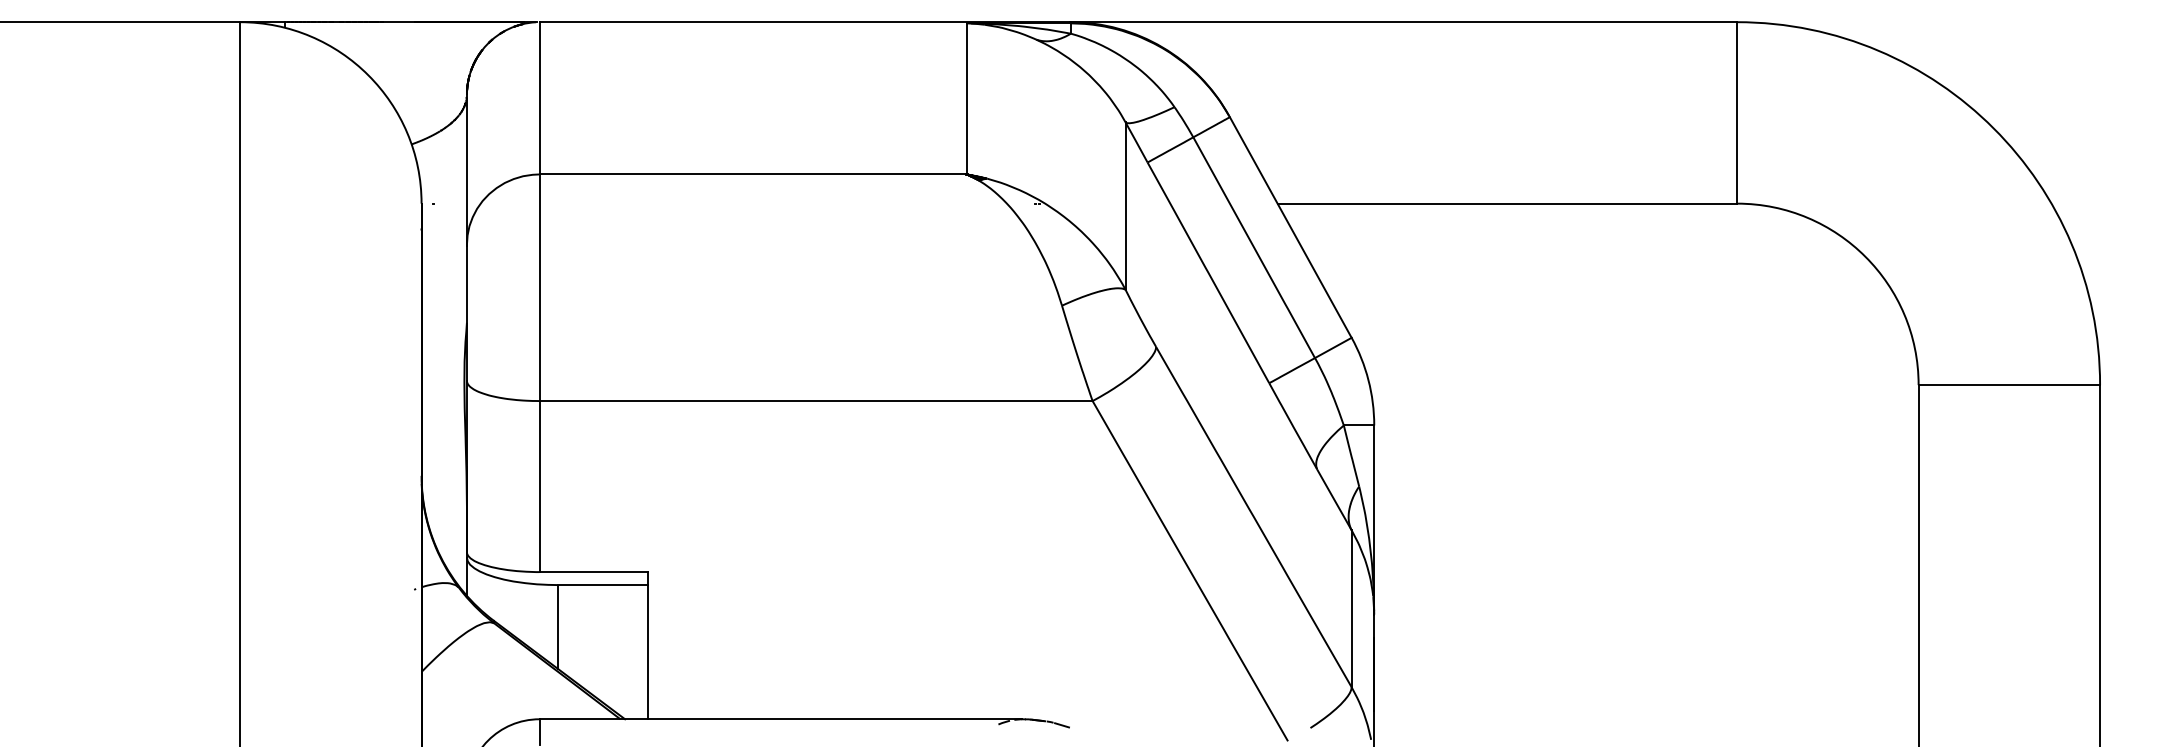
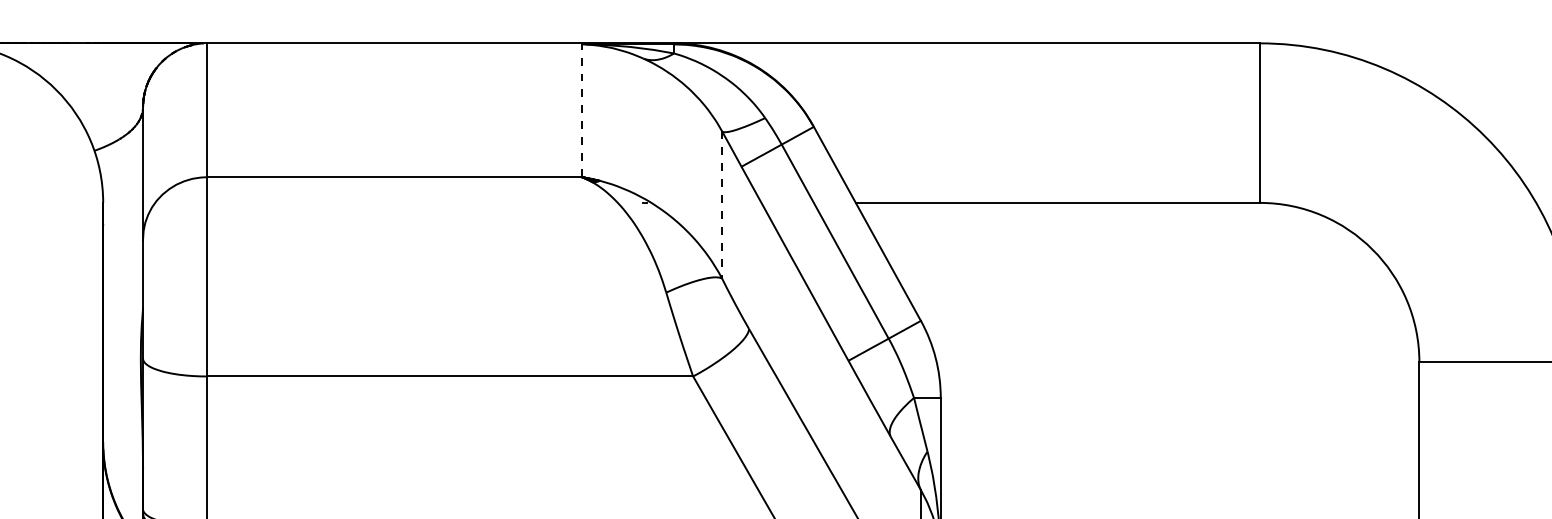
line: (966, 98) -> (582, 110), solid -> dashed
line: (1125, 206) -> (722, 205), solid -> dashed

